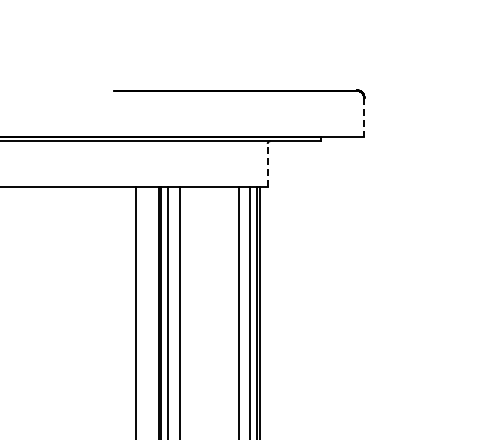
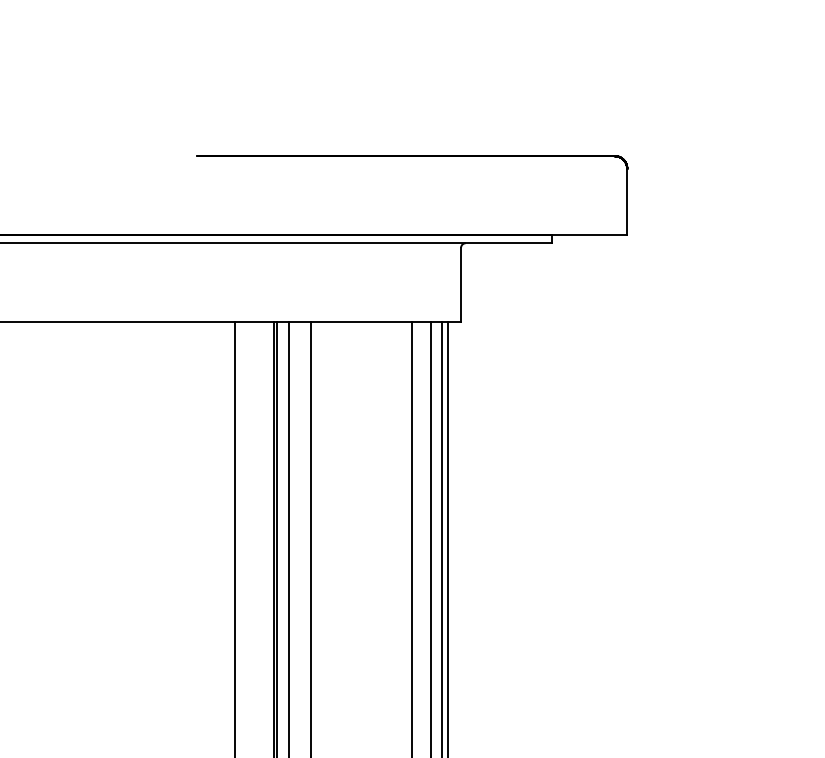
line: (364, 117) -> (627, 202), dashed -> solid
line: (267, 165) -> (460, 285), dashed -> solid

